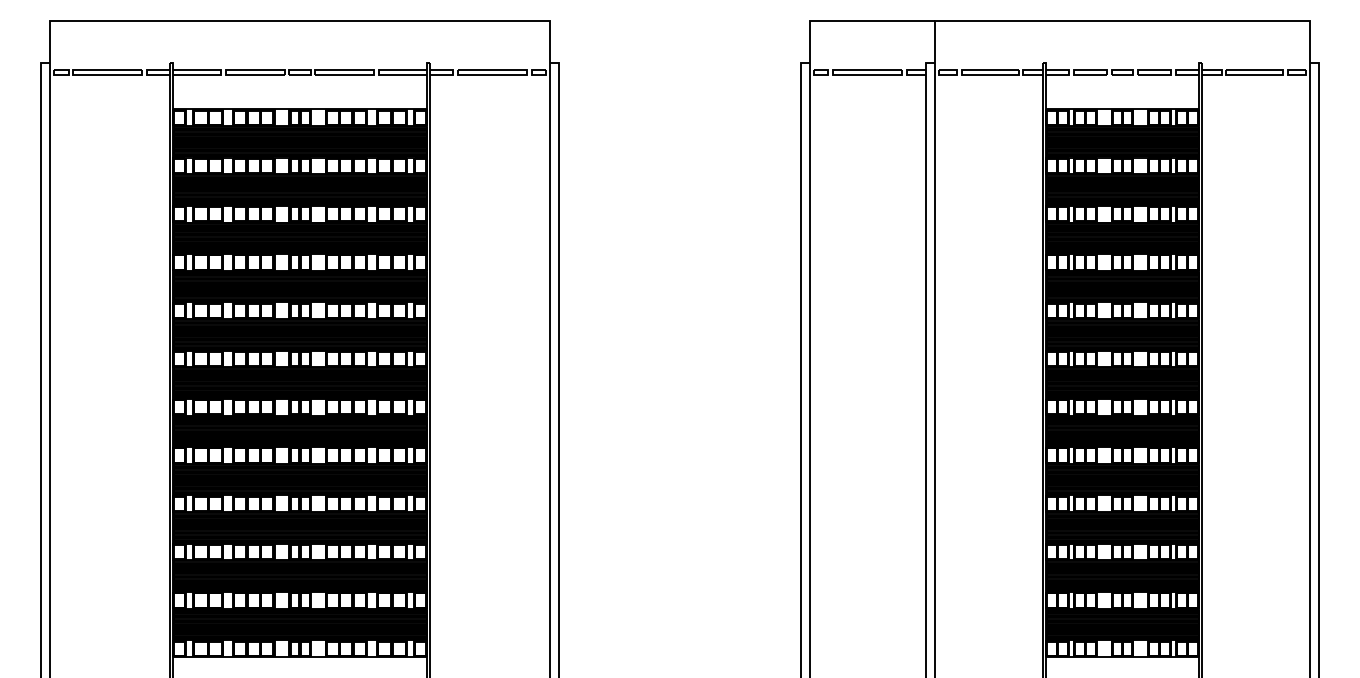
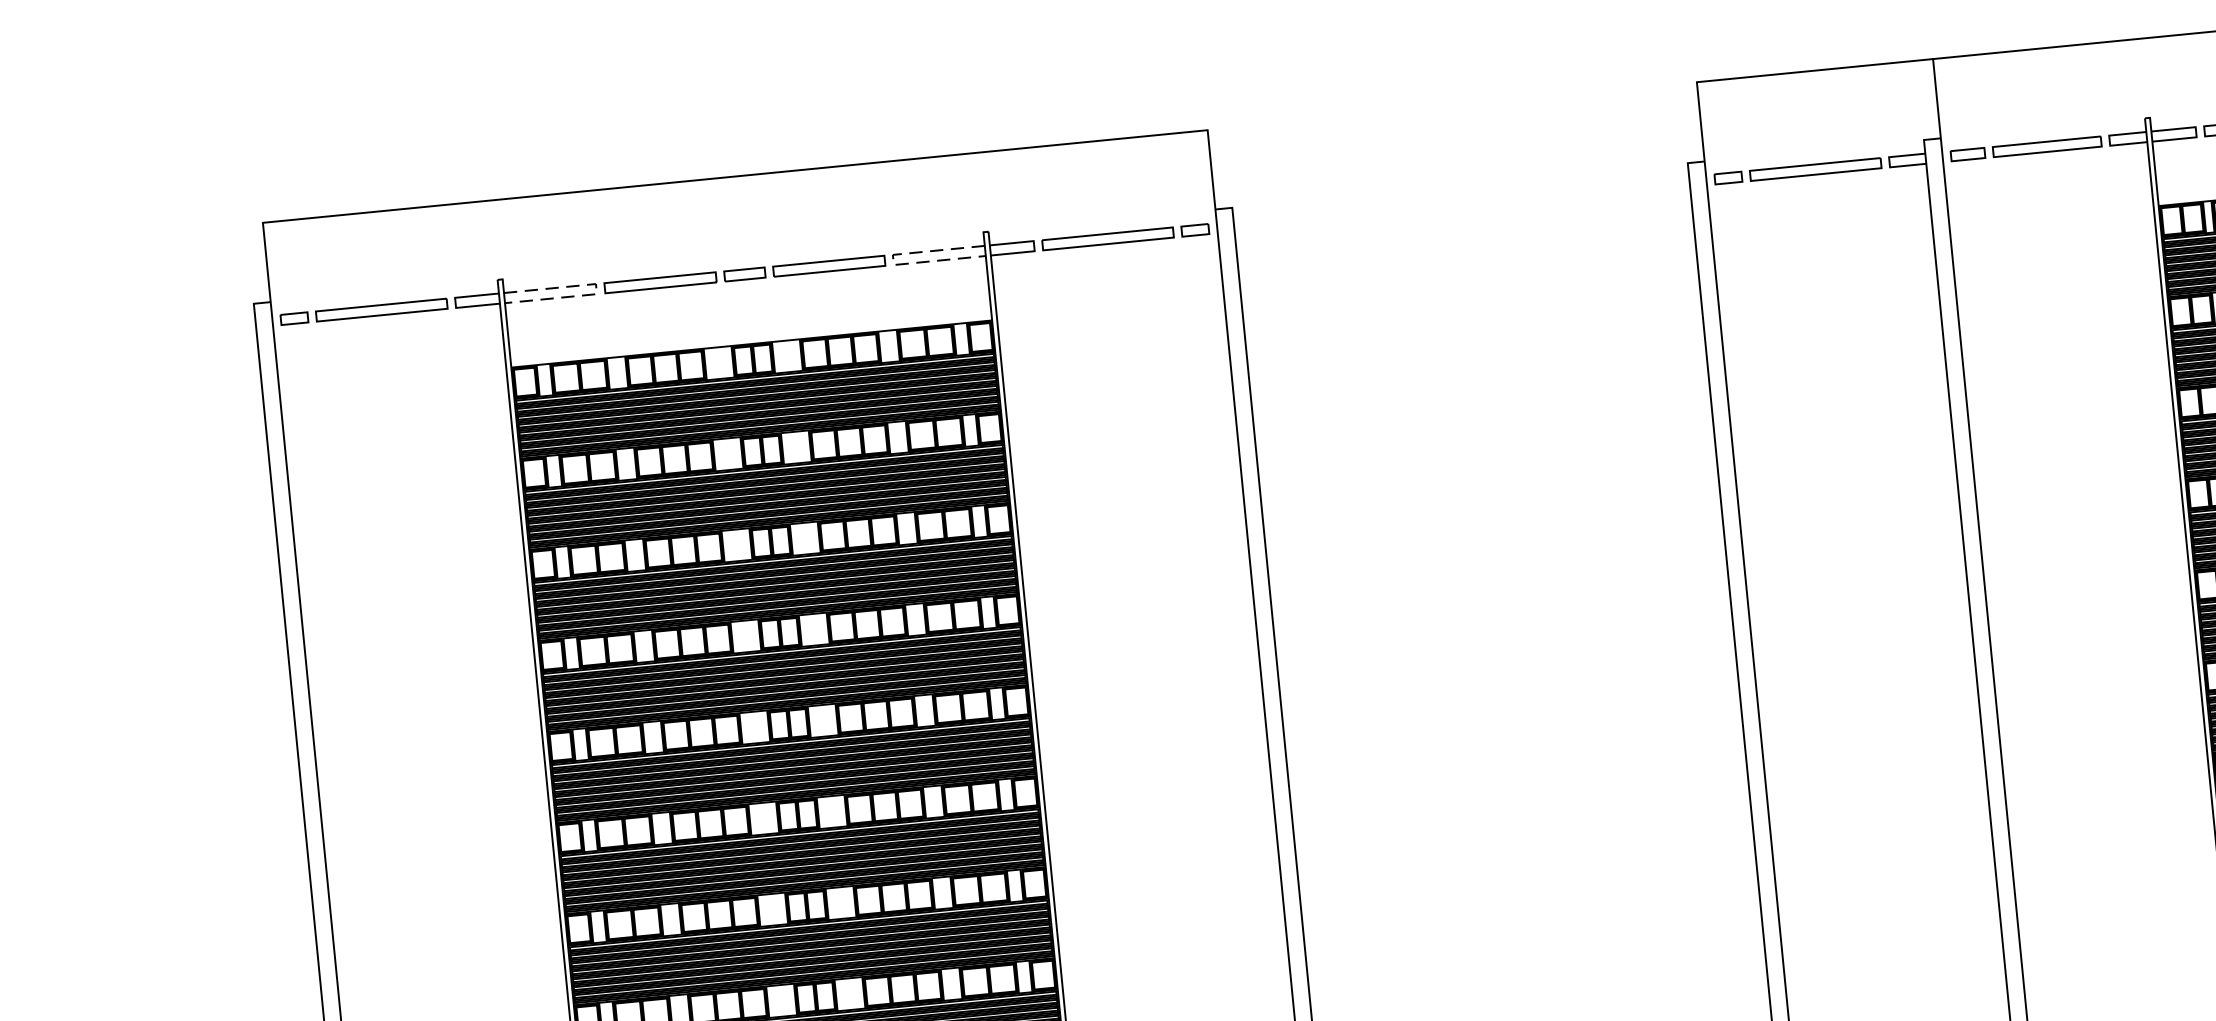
line: (221, 72) -> (596, 289), solid -> dashed
line: (378, 72) -> (892, 260), solid -> dashed

